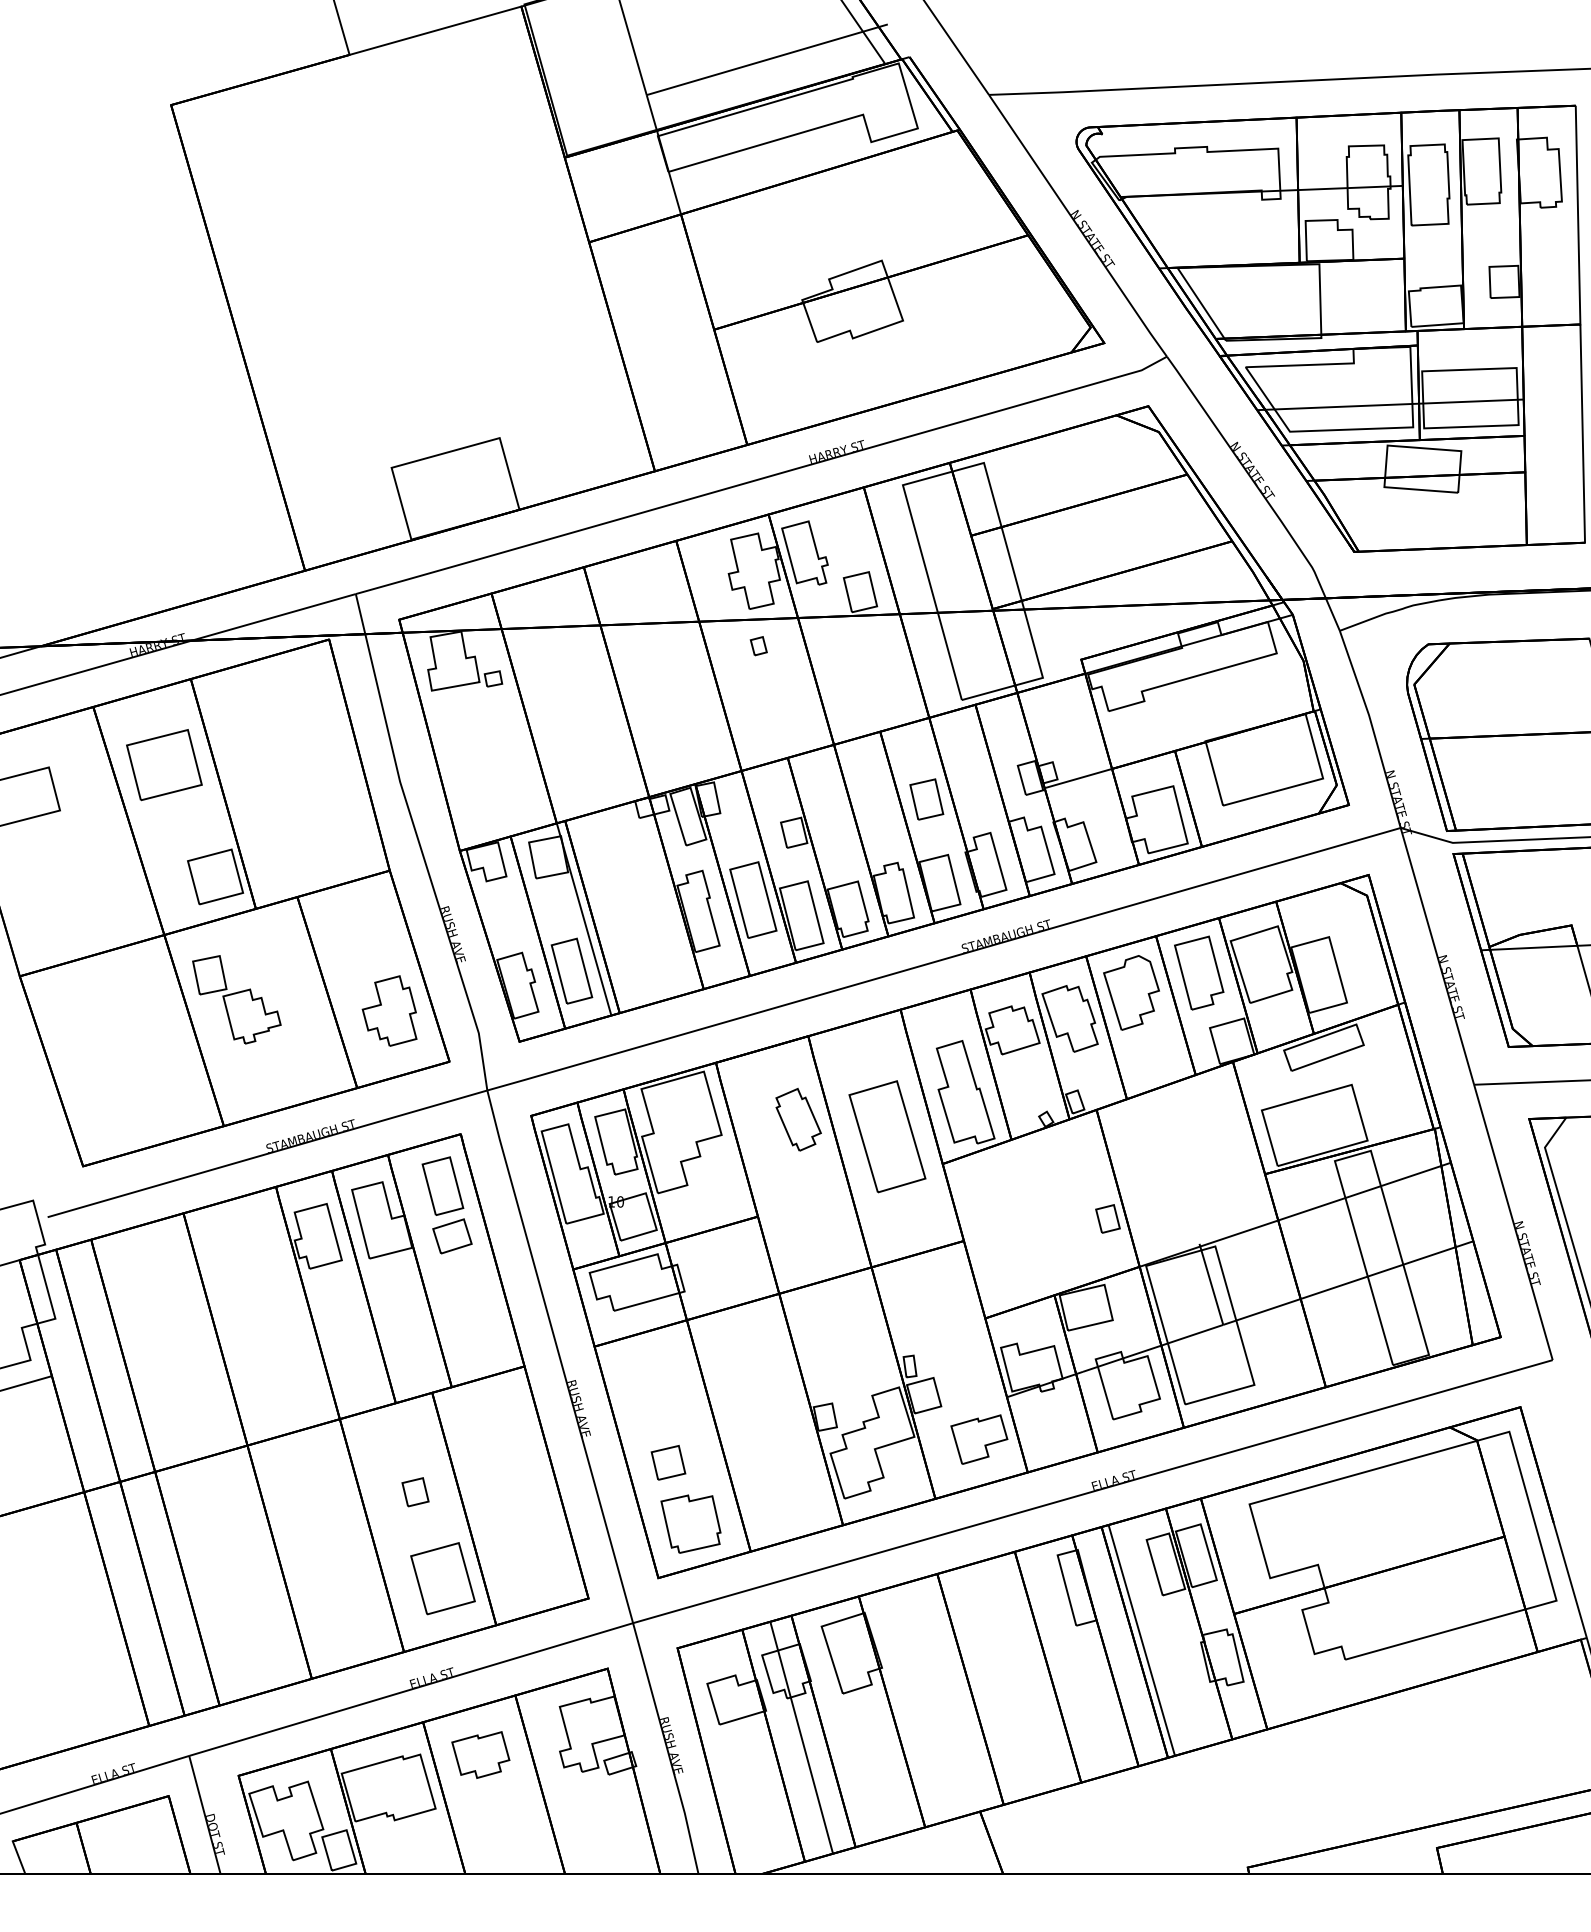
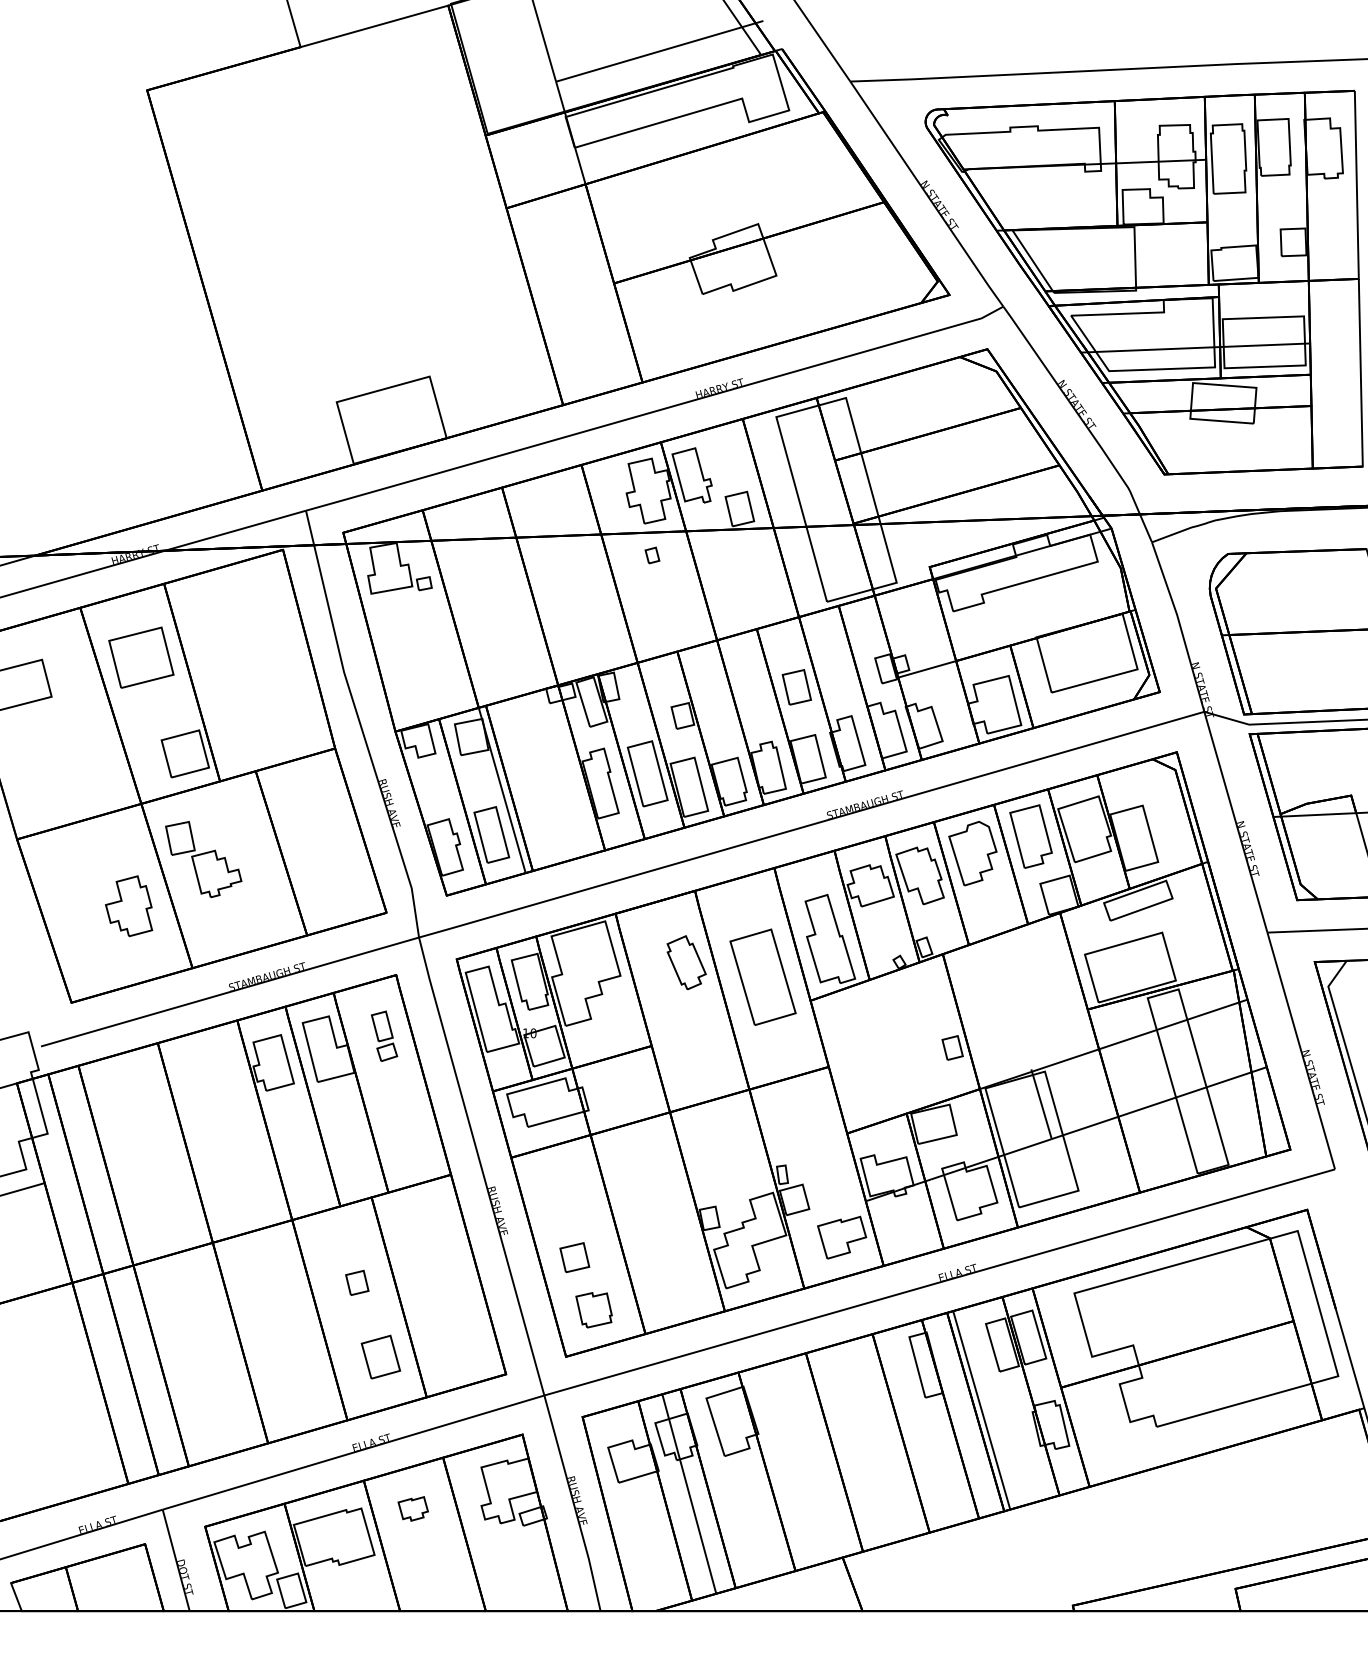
part: (390, 1011) -> (129, 906), moved
part: (447, 1205) -> (384, 1036), size x0.6
part: (690, 1523) -> (593, 1309), size x0.7
part: (442, 1577) -> (380, 1356), size x0.7
part: (479, 1754) -> (412, 1508), size x0.6

